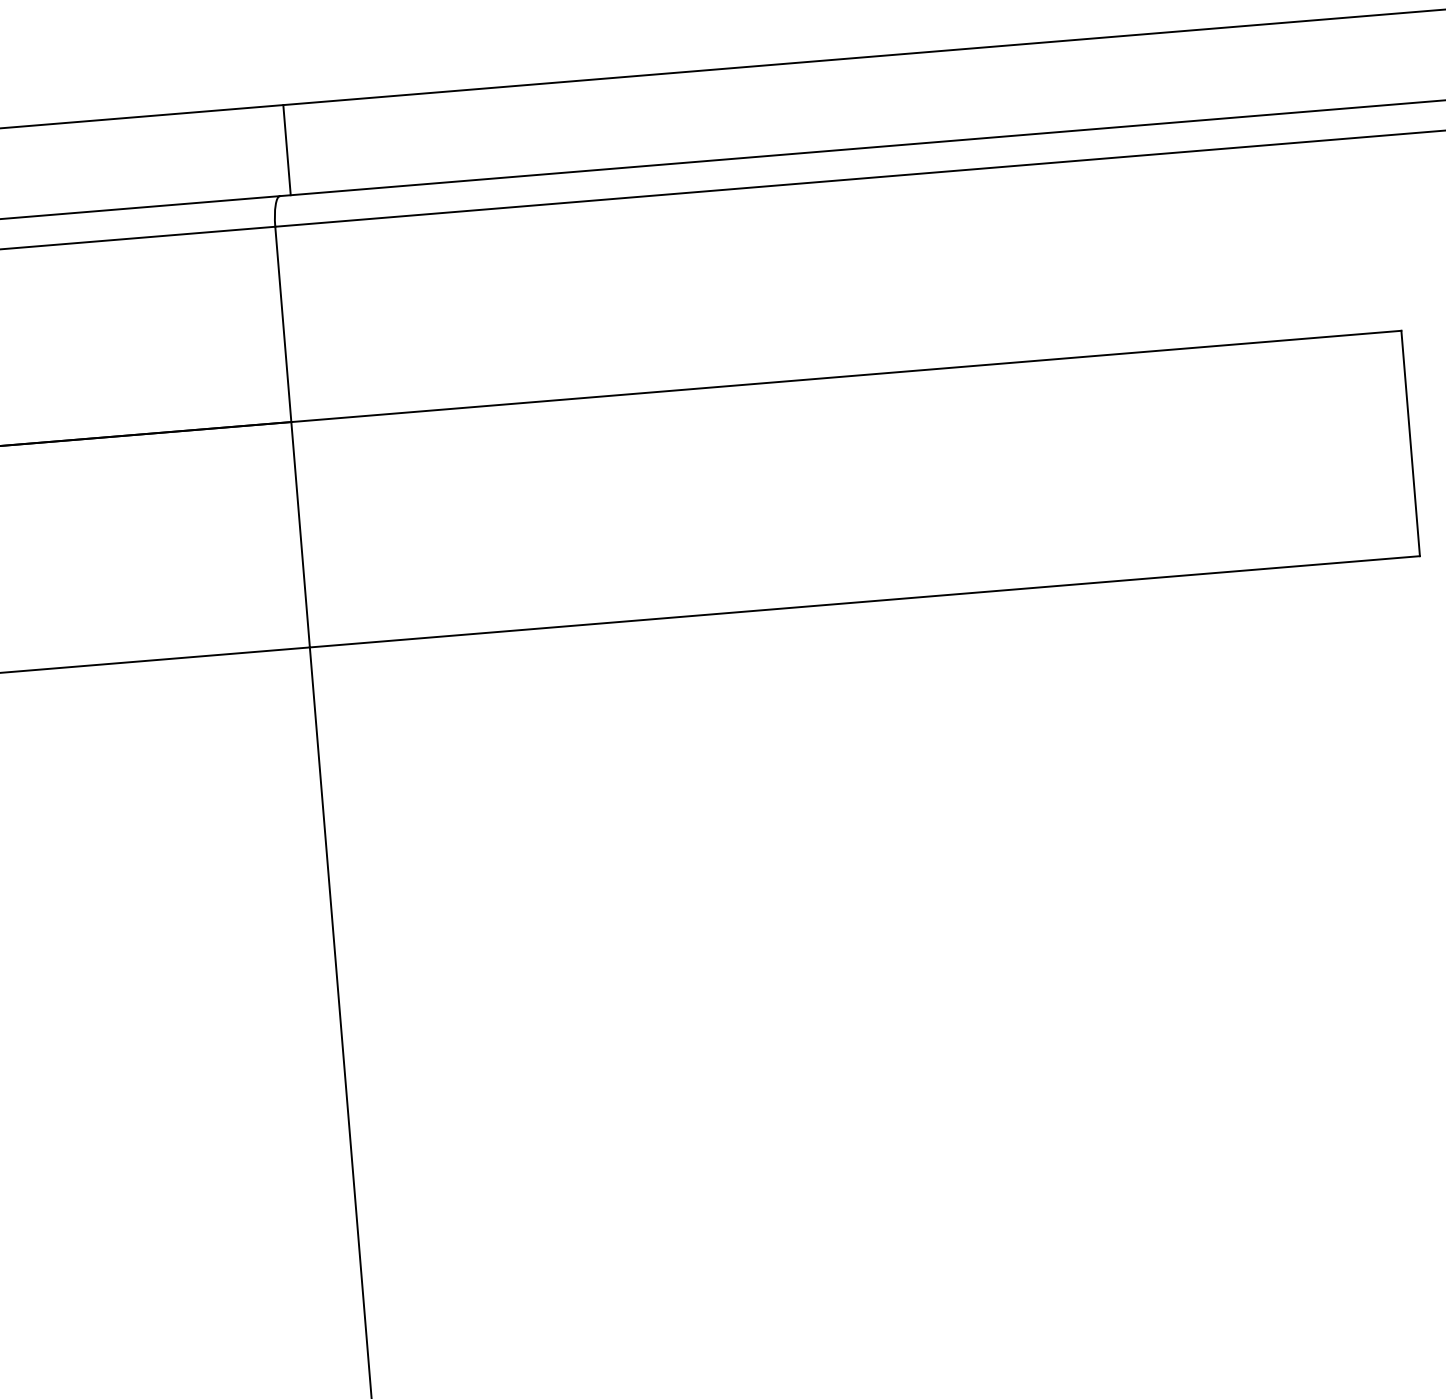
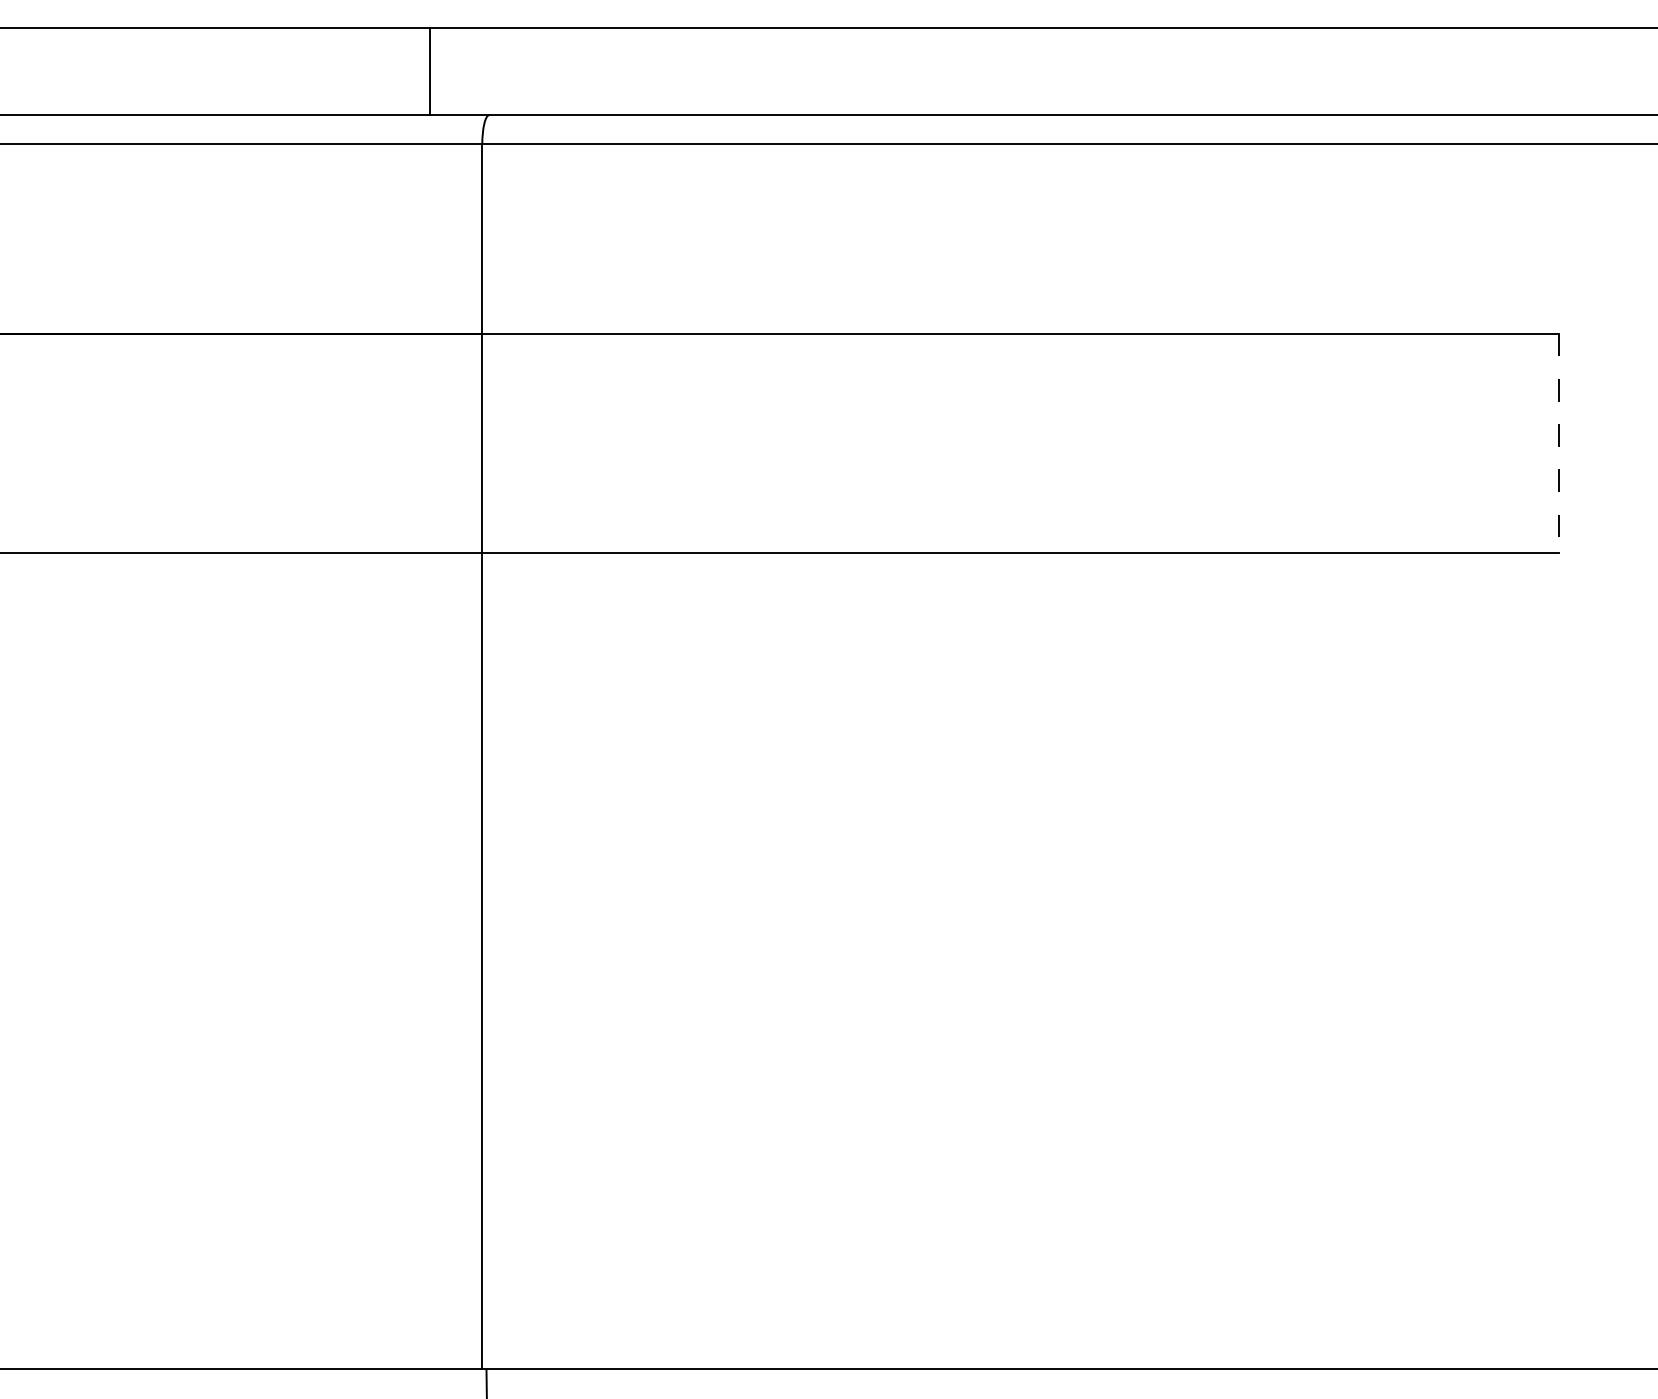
line: (286, 150) -> (429, 71), moved
line: (1410, 443) -> (1559, 443), solid -> dashed

